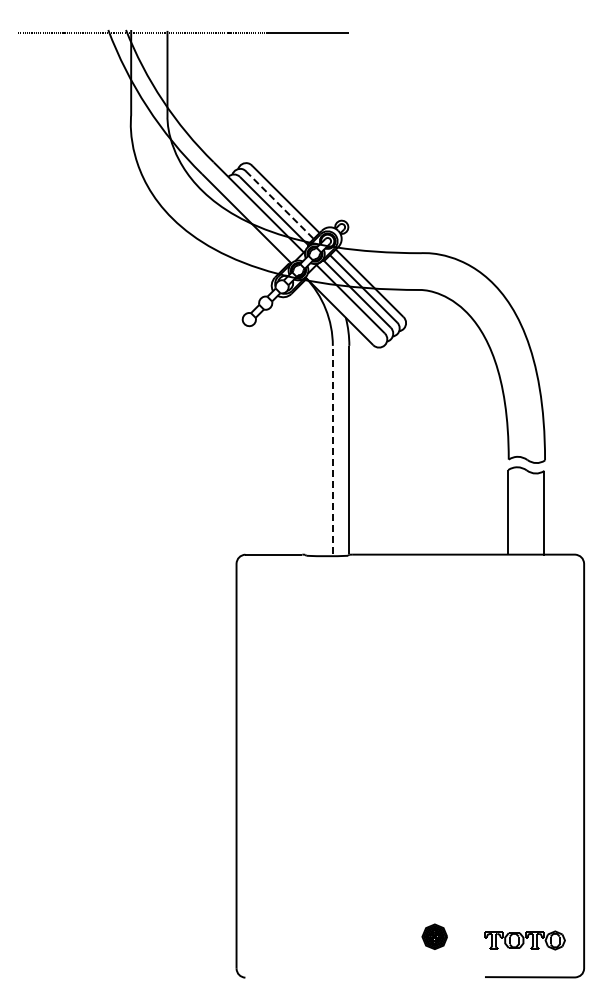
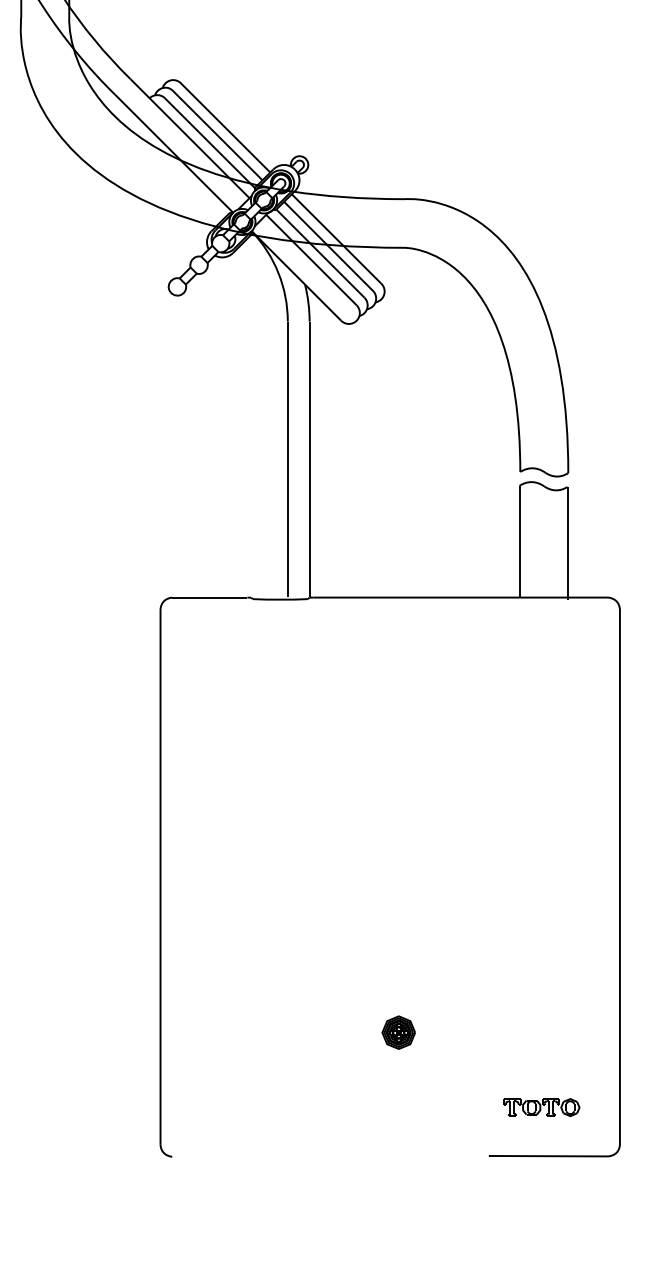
line: (279, 205) -> (217, 136), dashed -> solid
line: (332, 449) -> (287, 458), dashed -> solid
part: (434, 936) -> (398, 1032), moved
part: (524, 940) -> (541, 1107), size x0.71

